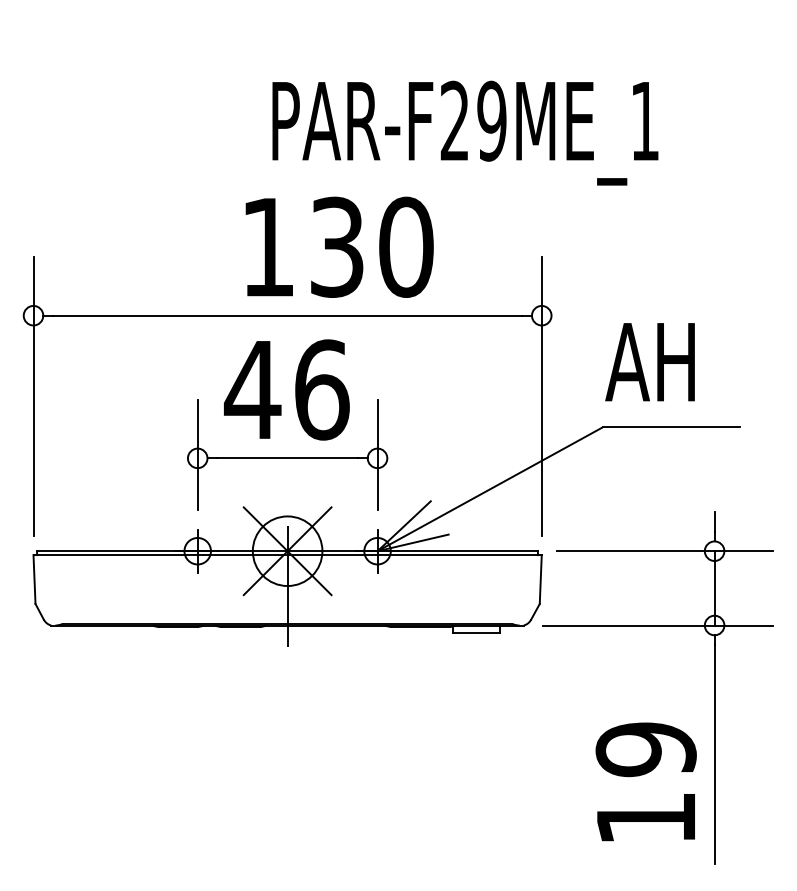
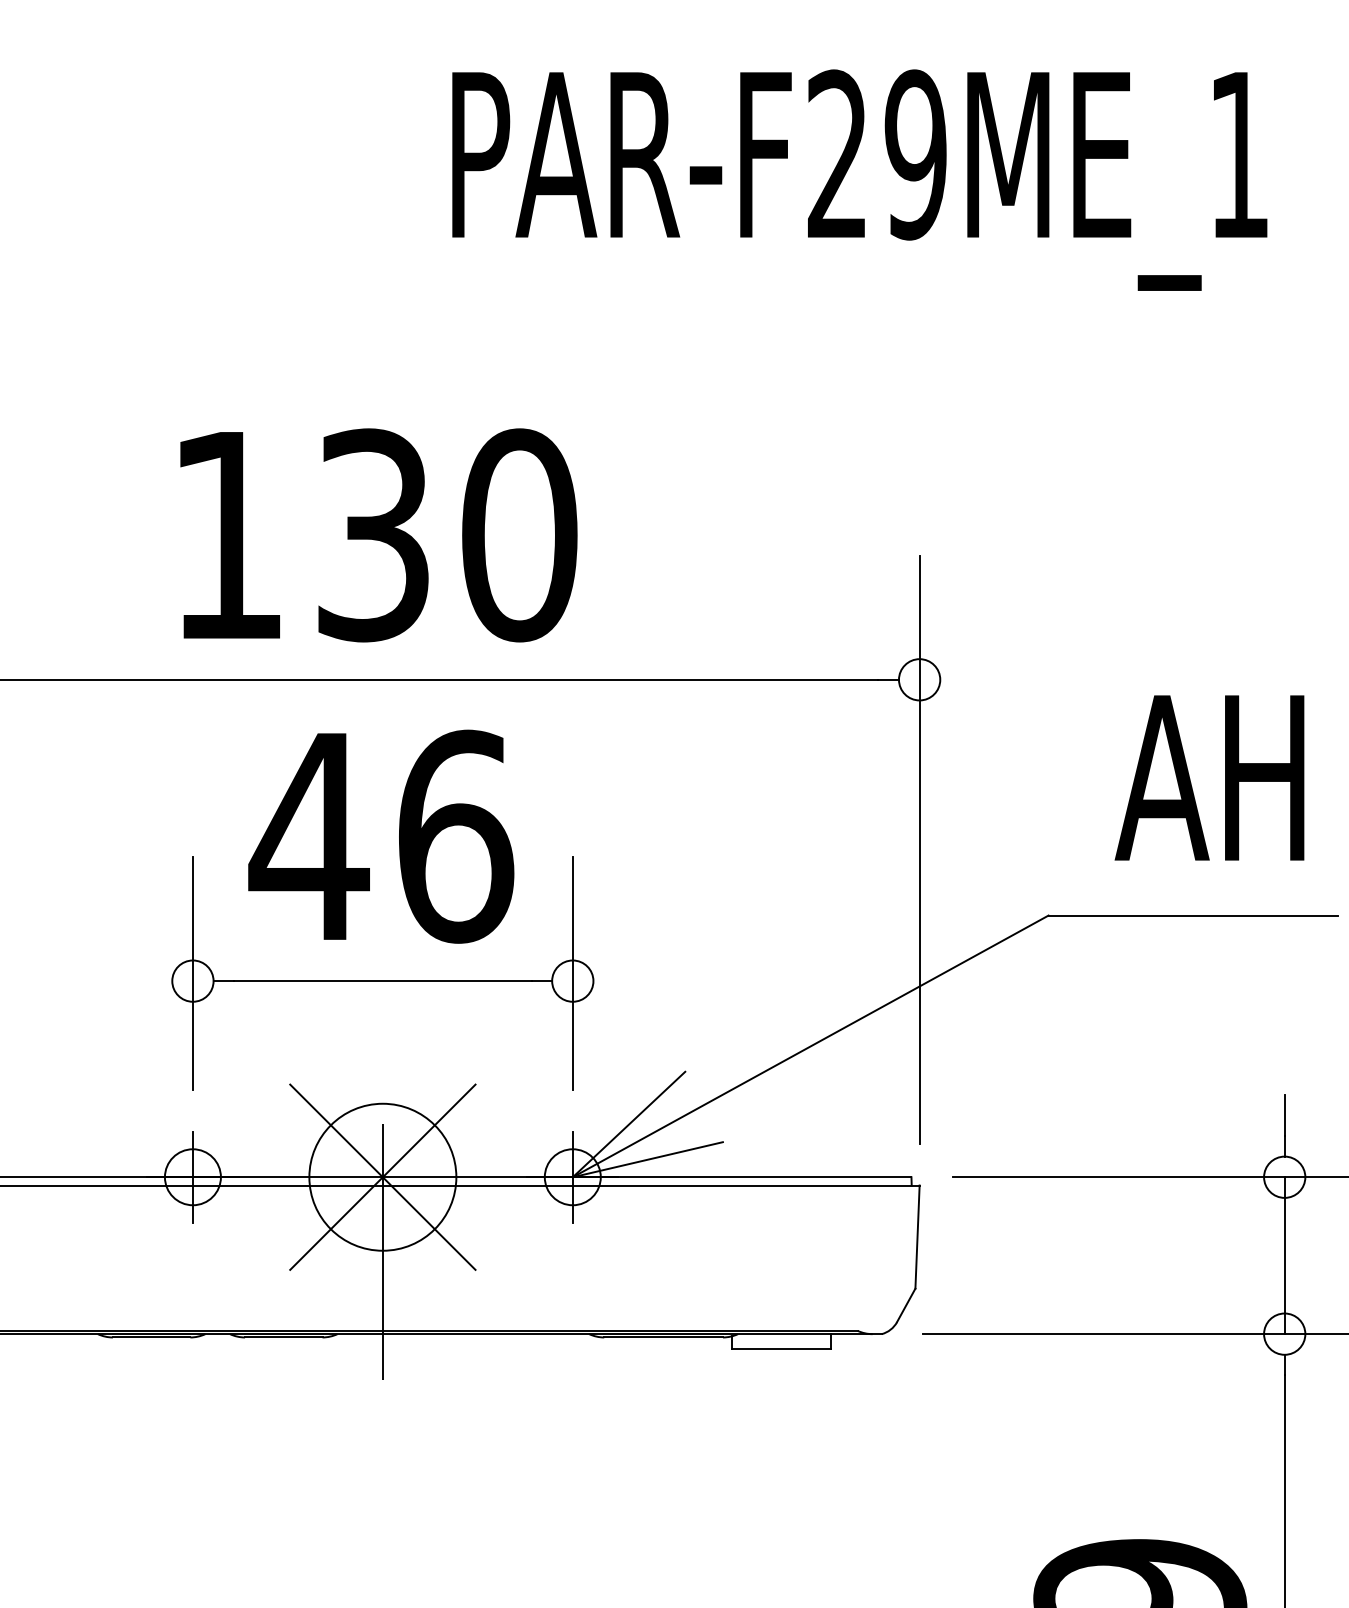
text: (465, 132) -> (859, 178), moved
text: (339, 246) -> (378, 533), moved
text: (649, 362) -> (1208, 778), moved

